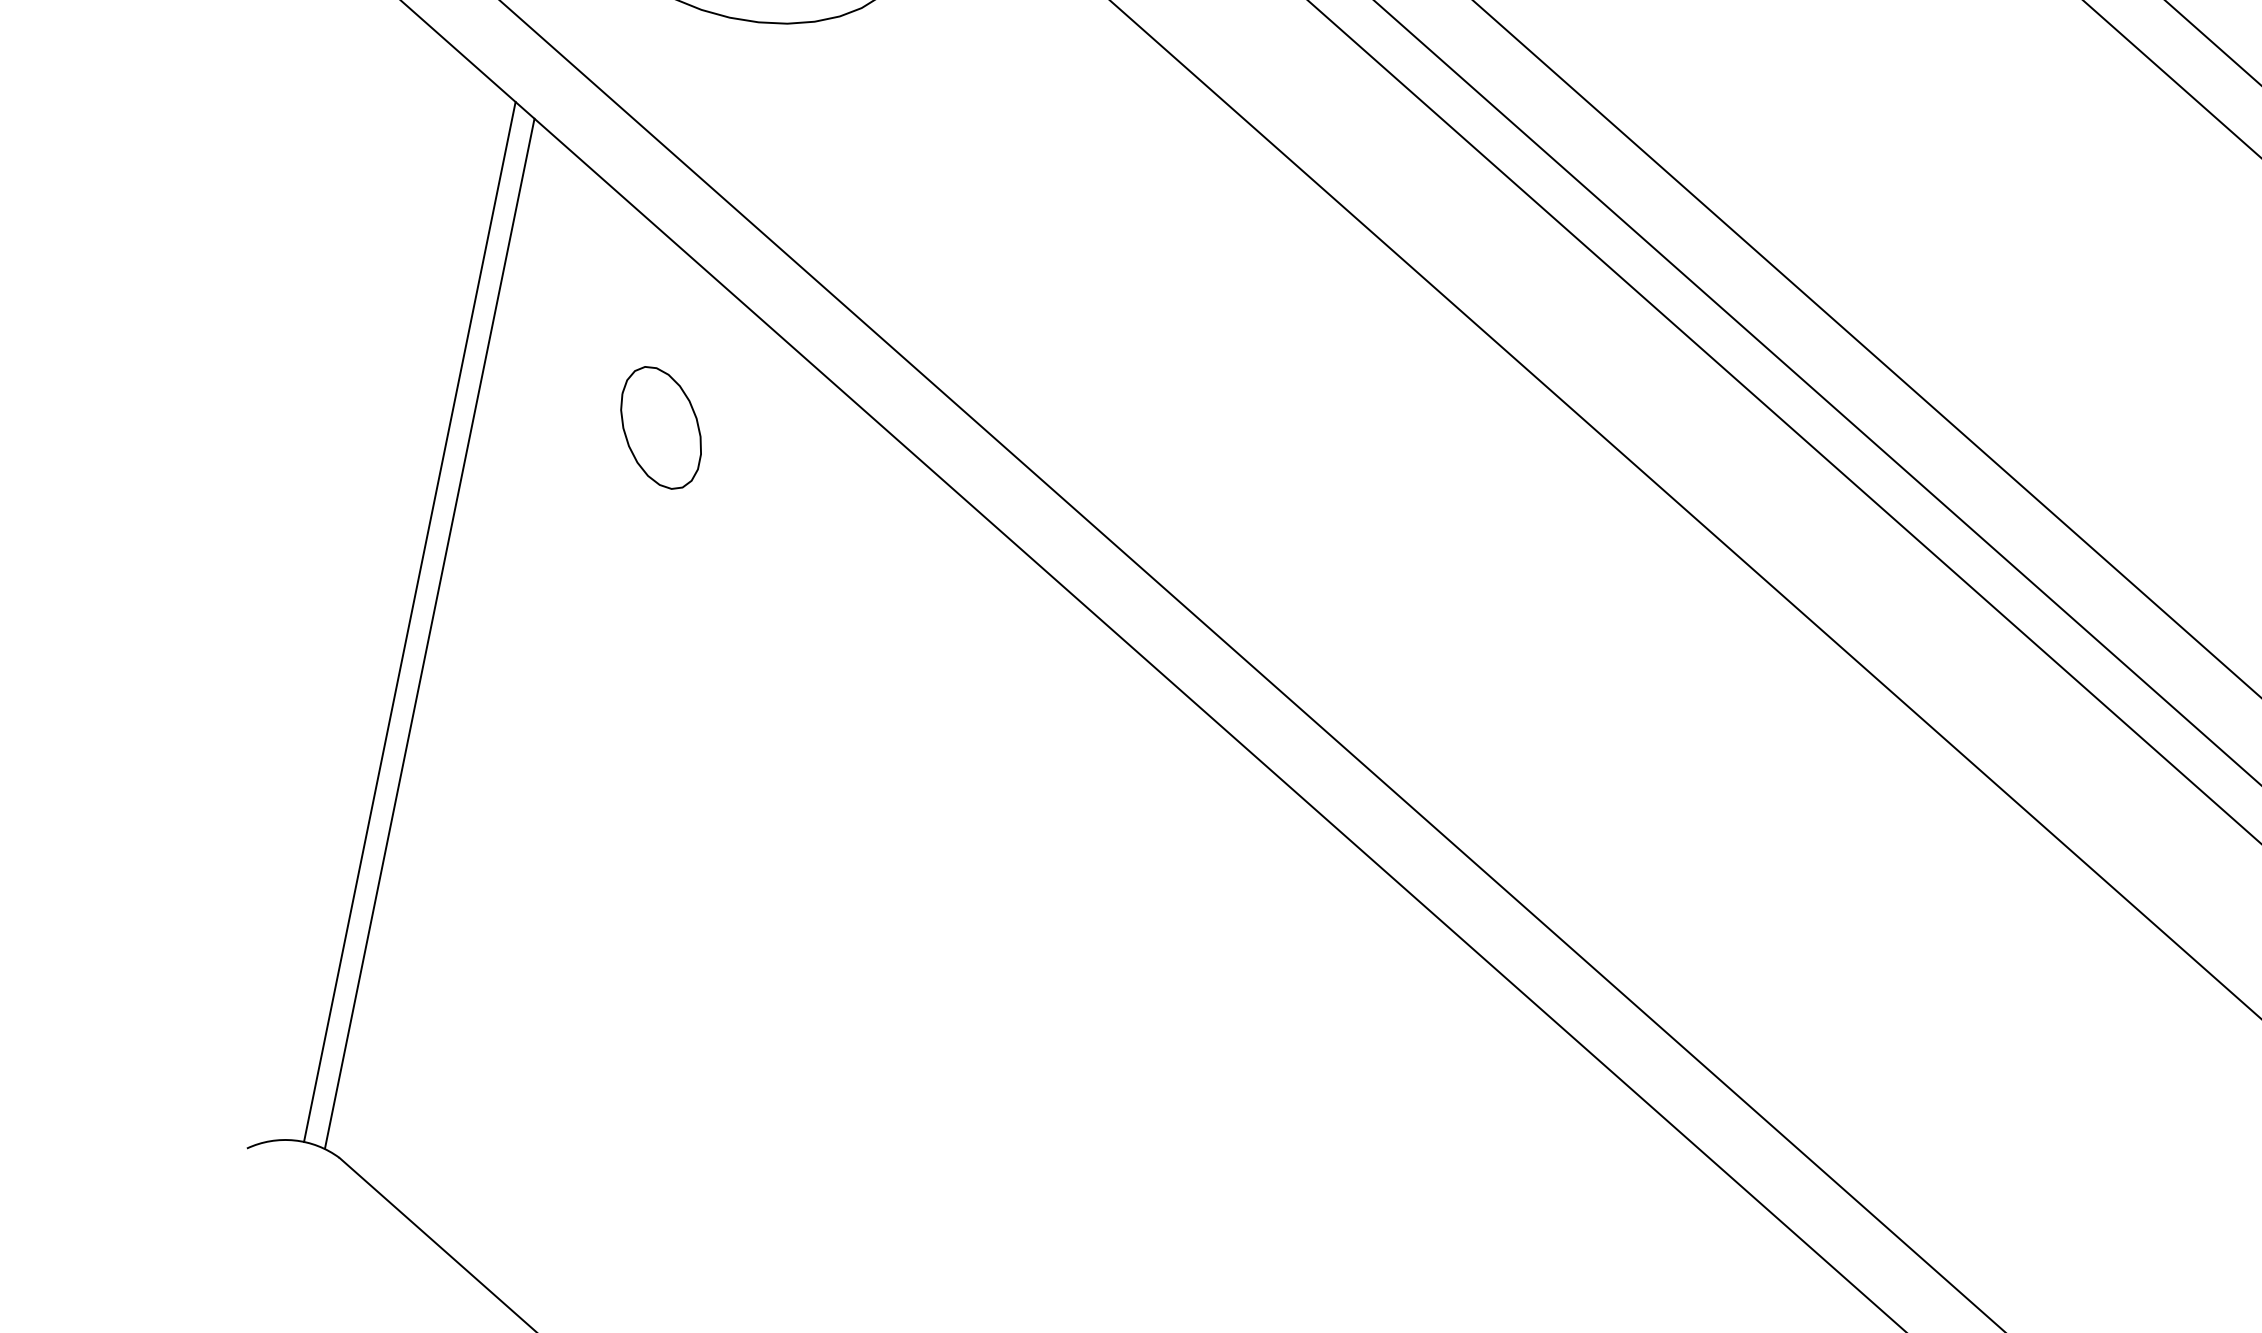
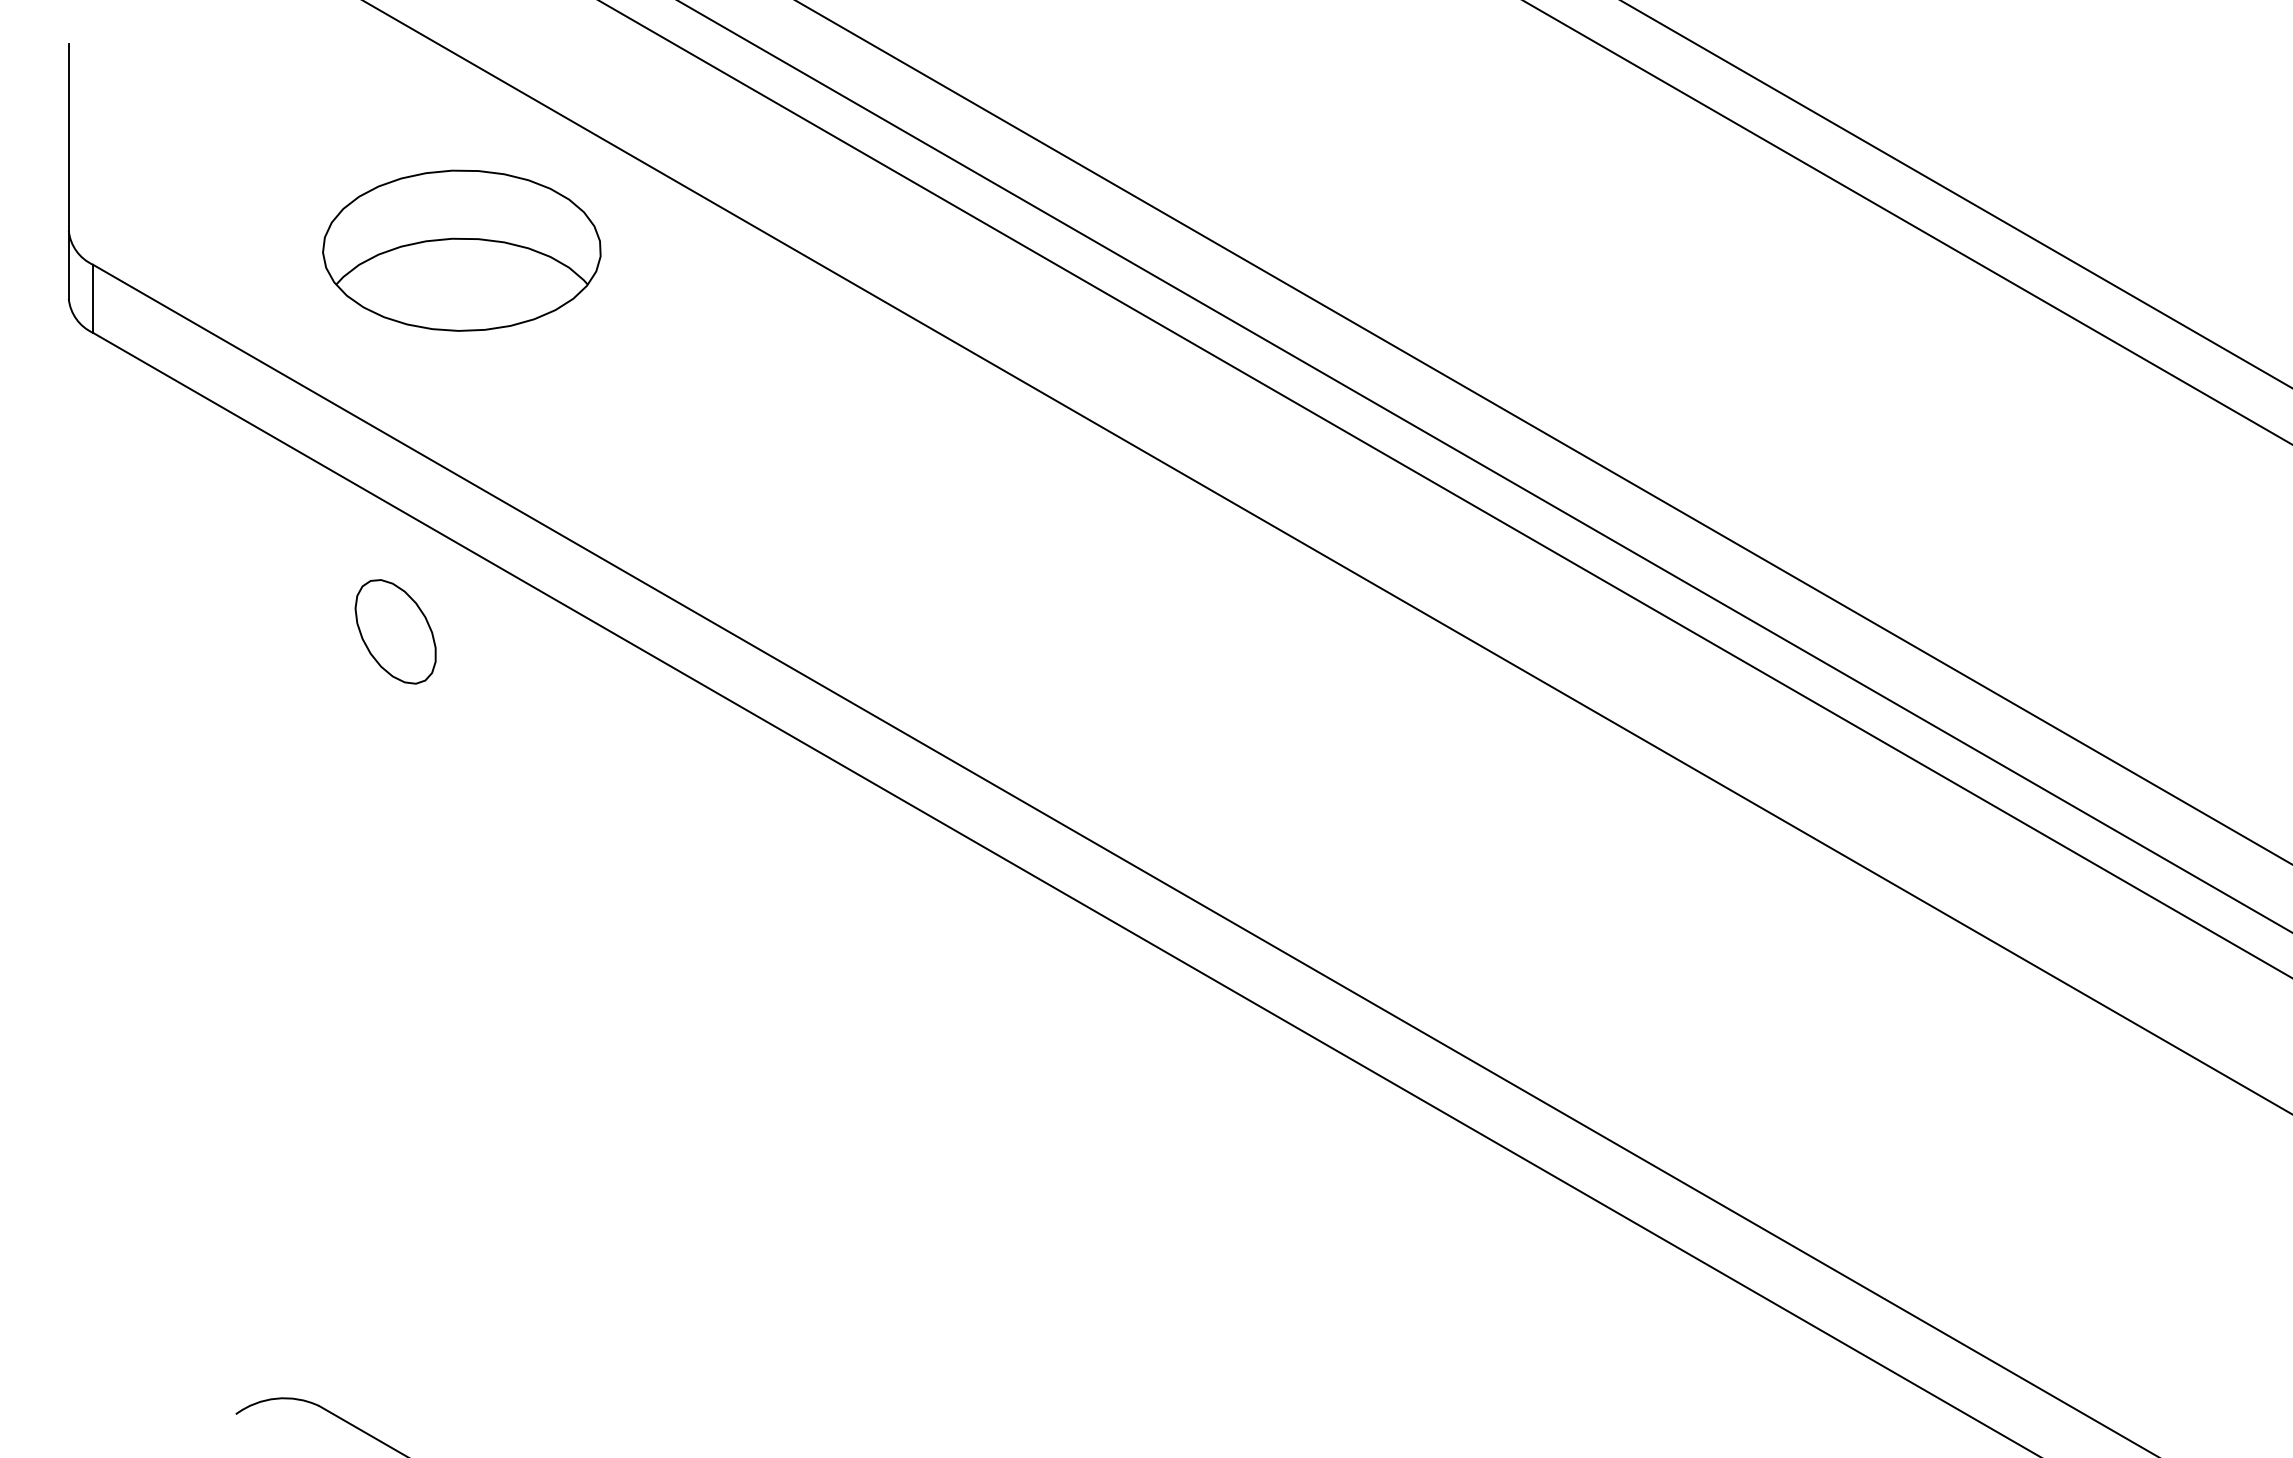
part: (660, 427) -> (395, 631), moved
line: (410, 621) -> (285, 920), removed
line: (429, 633) -> (304, 927), removed

